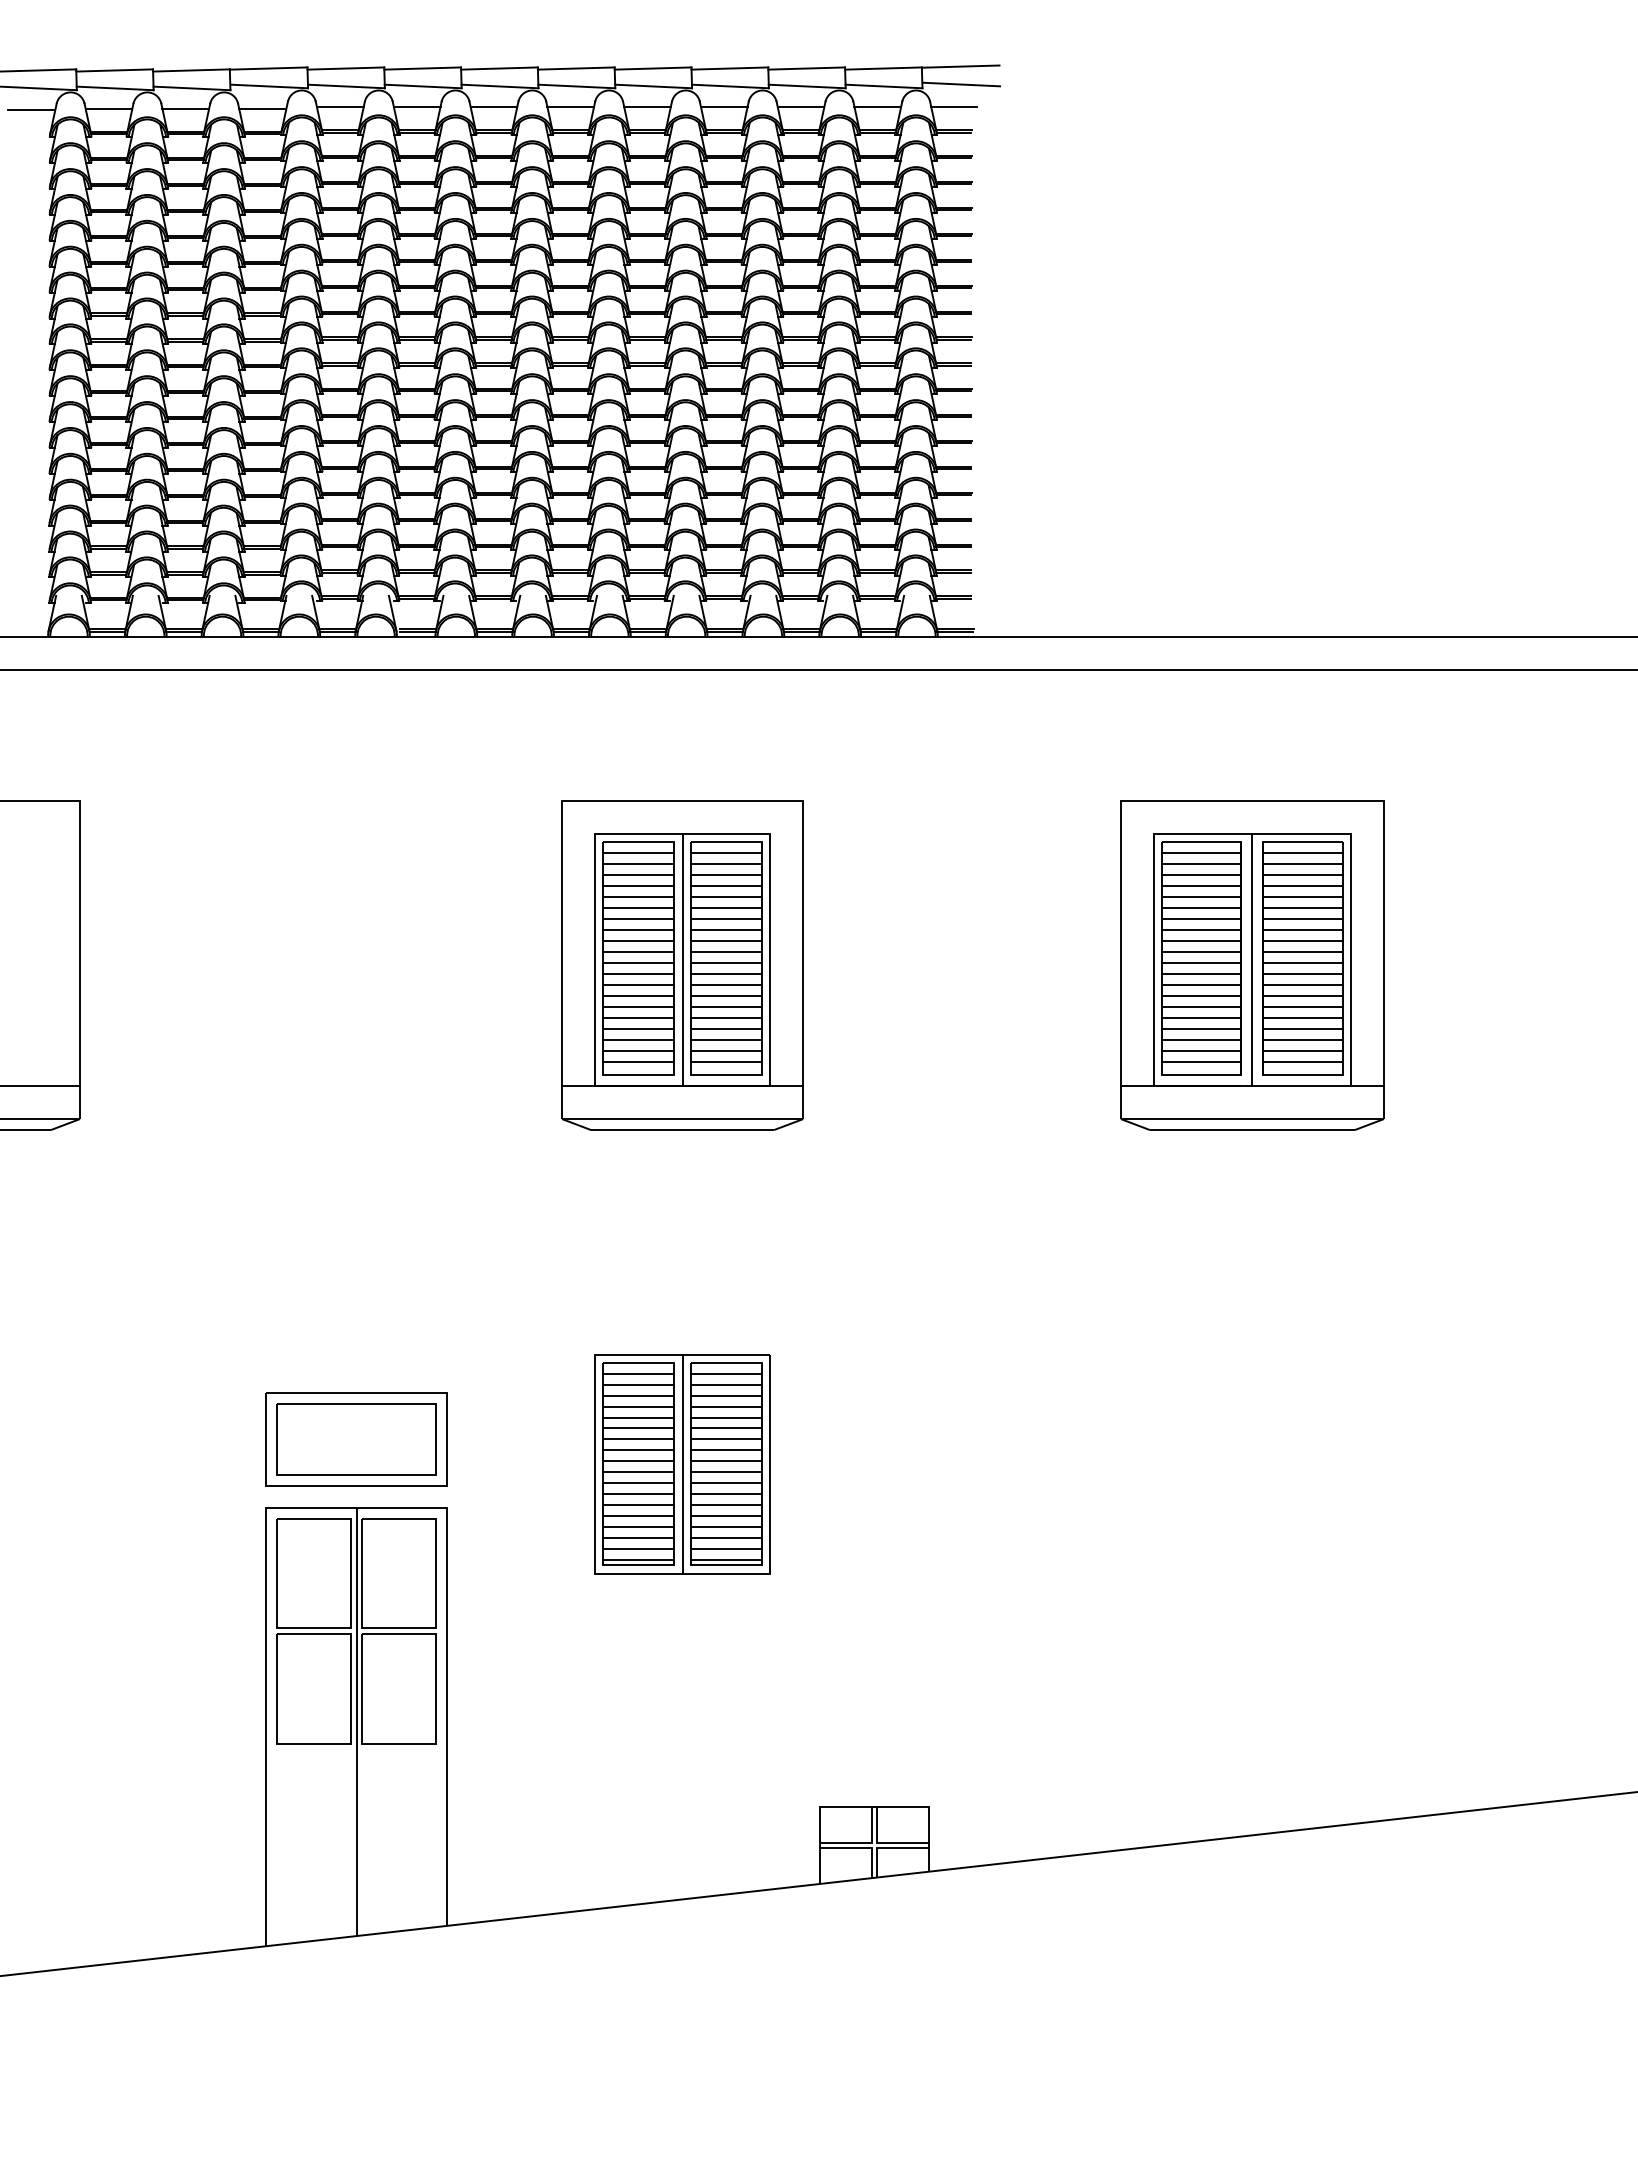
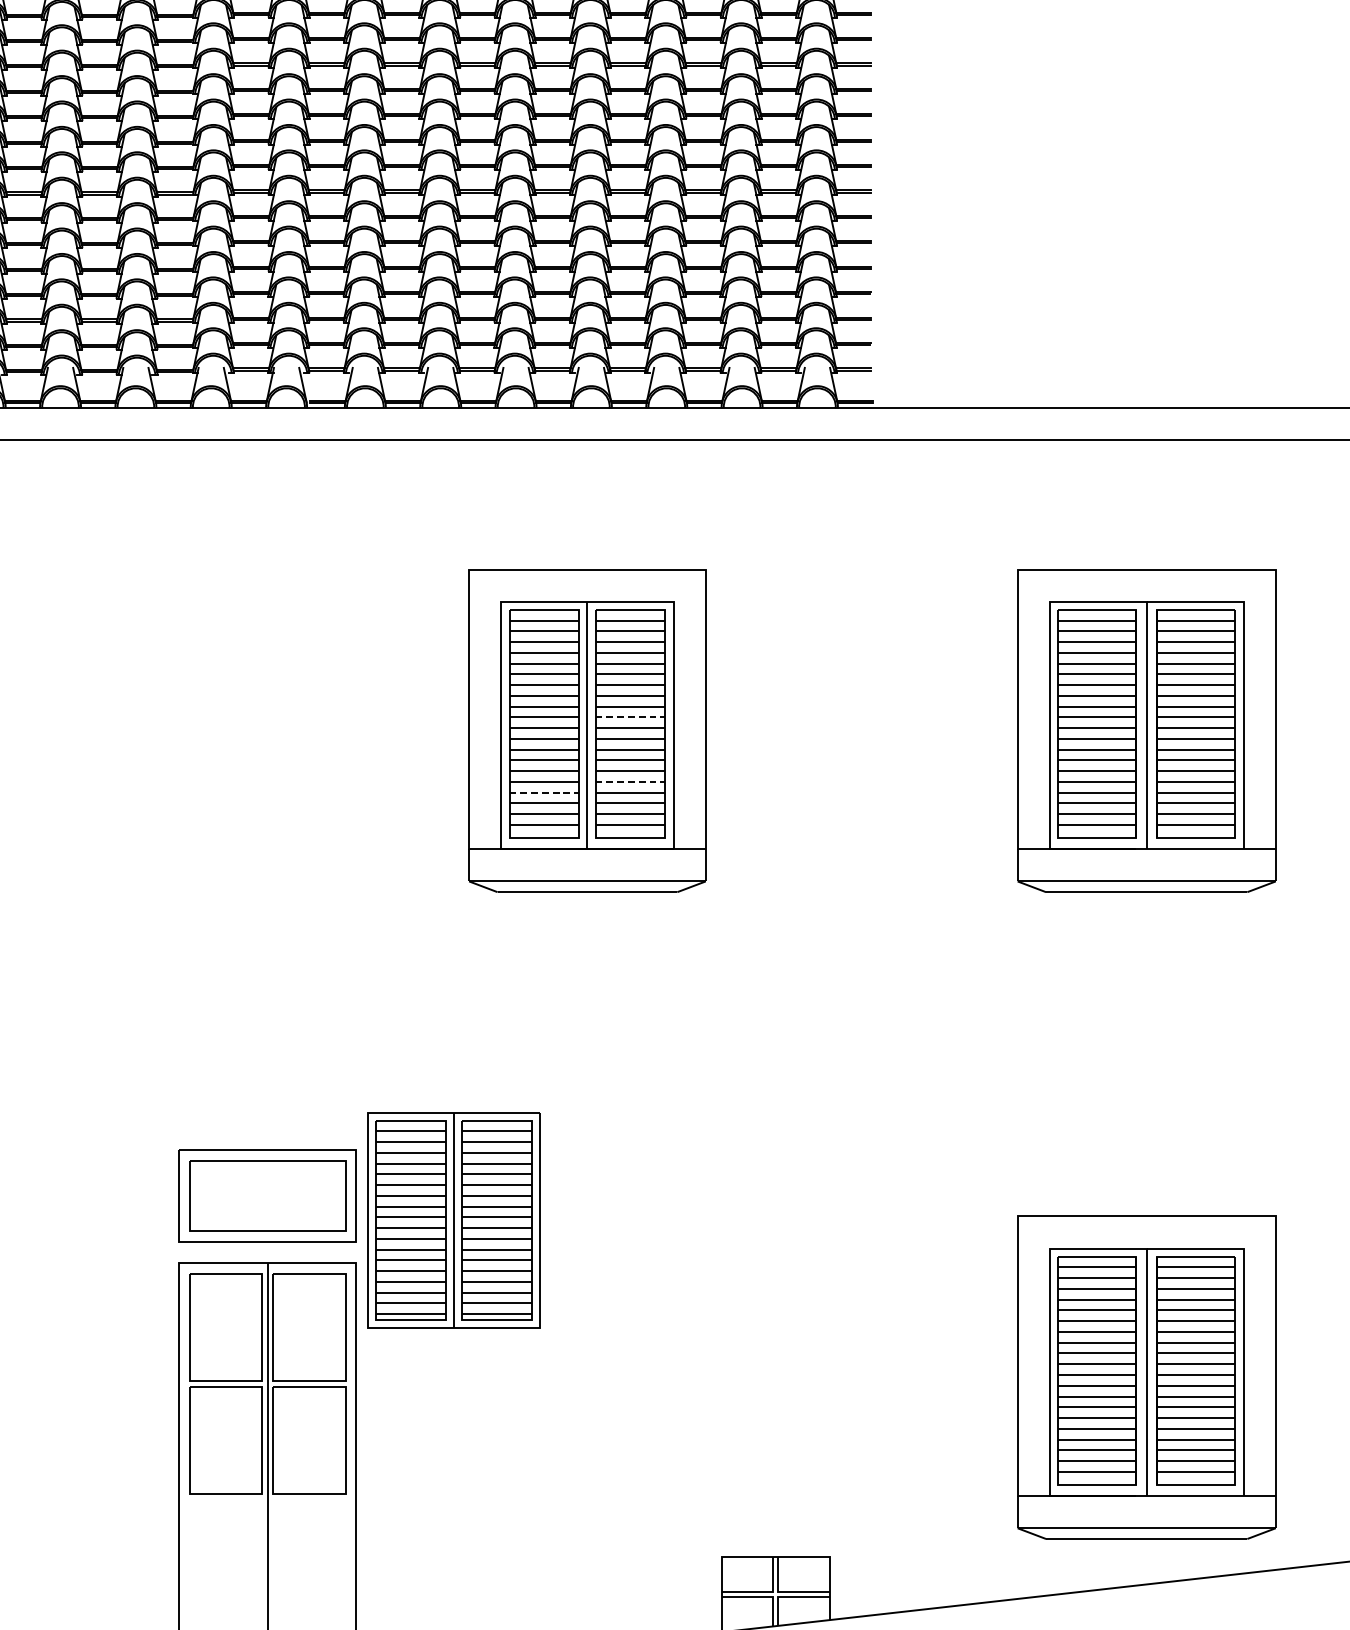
line: (726, 951) -> (630, 716), solid -> dashed
line: (726, 1017) -> (630, 781), solid -> dashed
line: (638, 1028) -> (544, 792), solid -> dashed
part: (682, 1464) -> (453, 1220), moved
part: (1252, 1624) -> (1146, 1377), added

